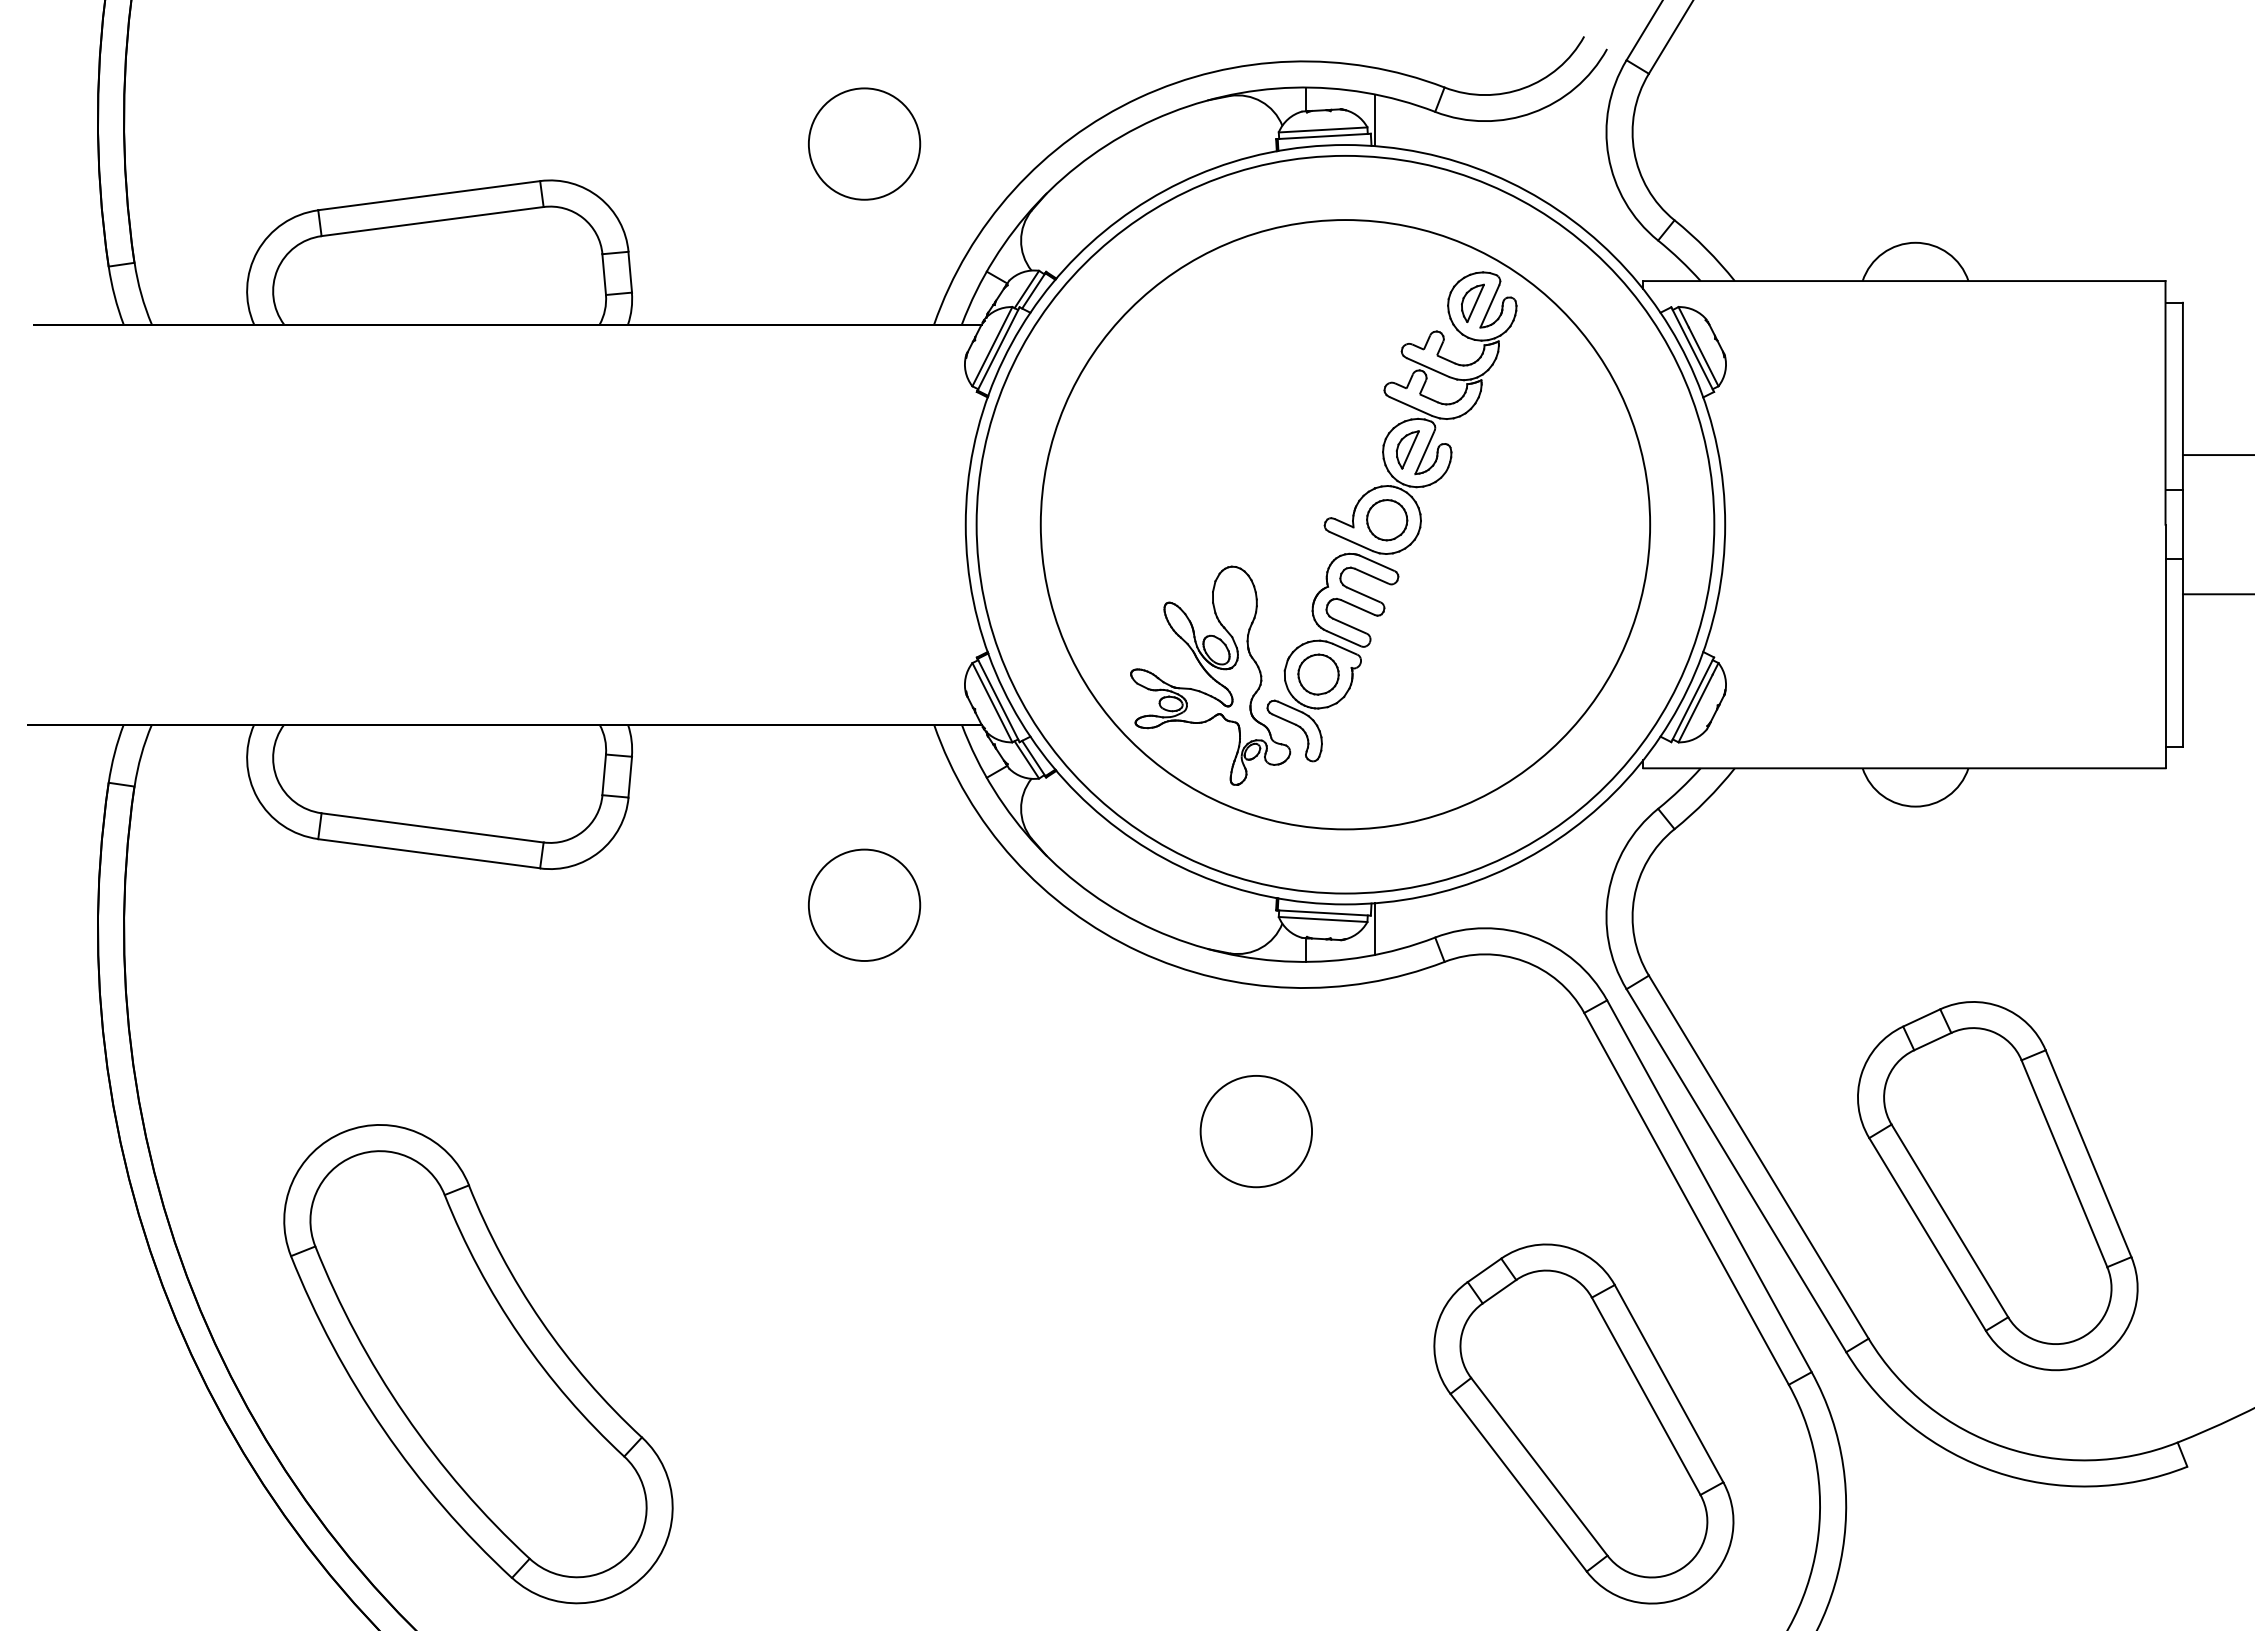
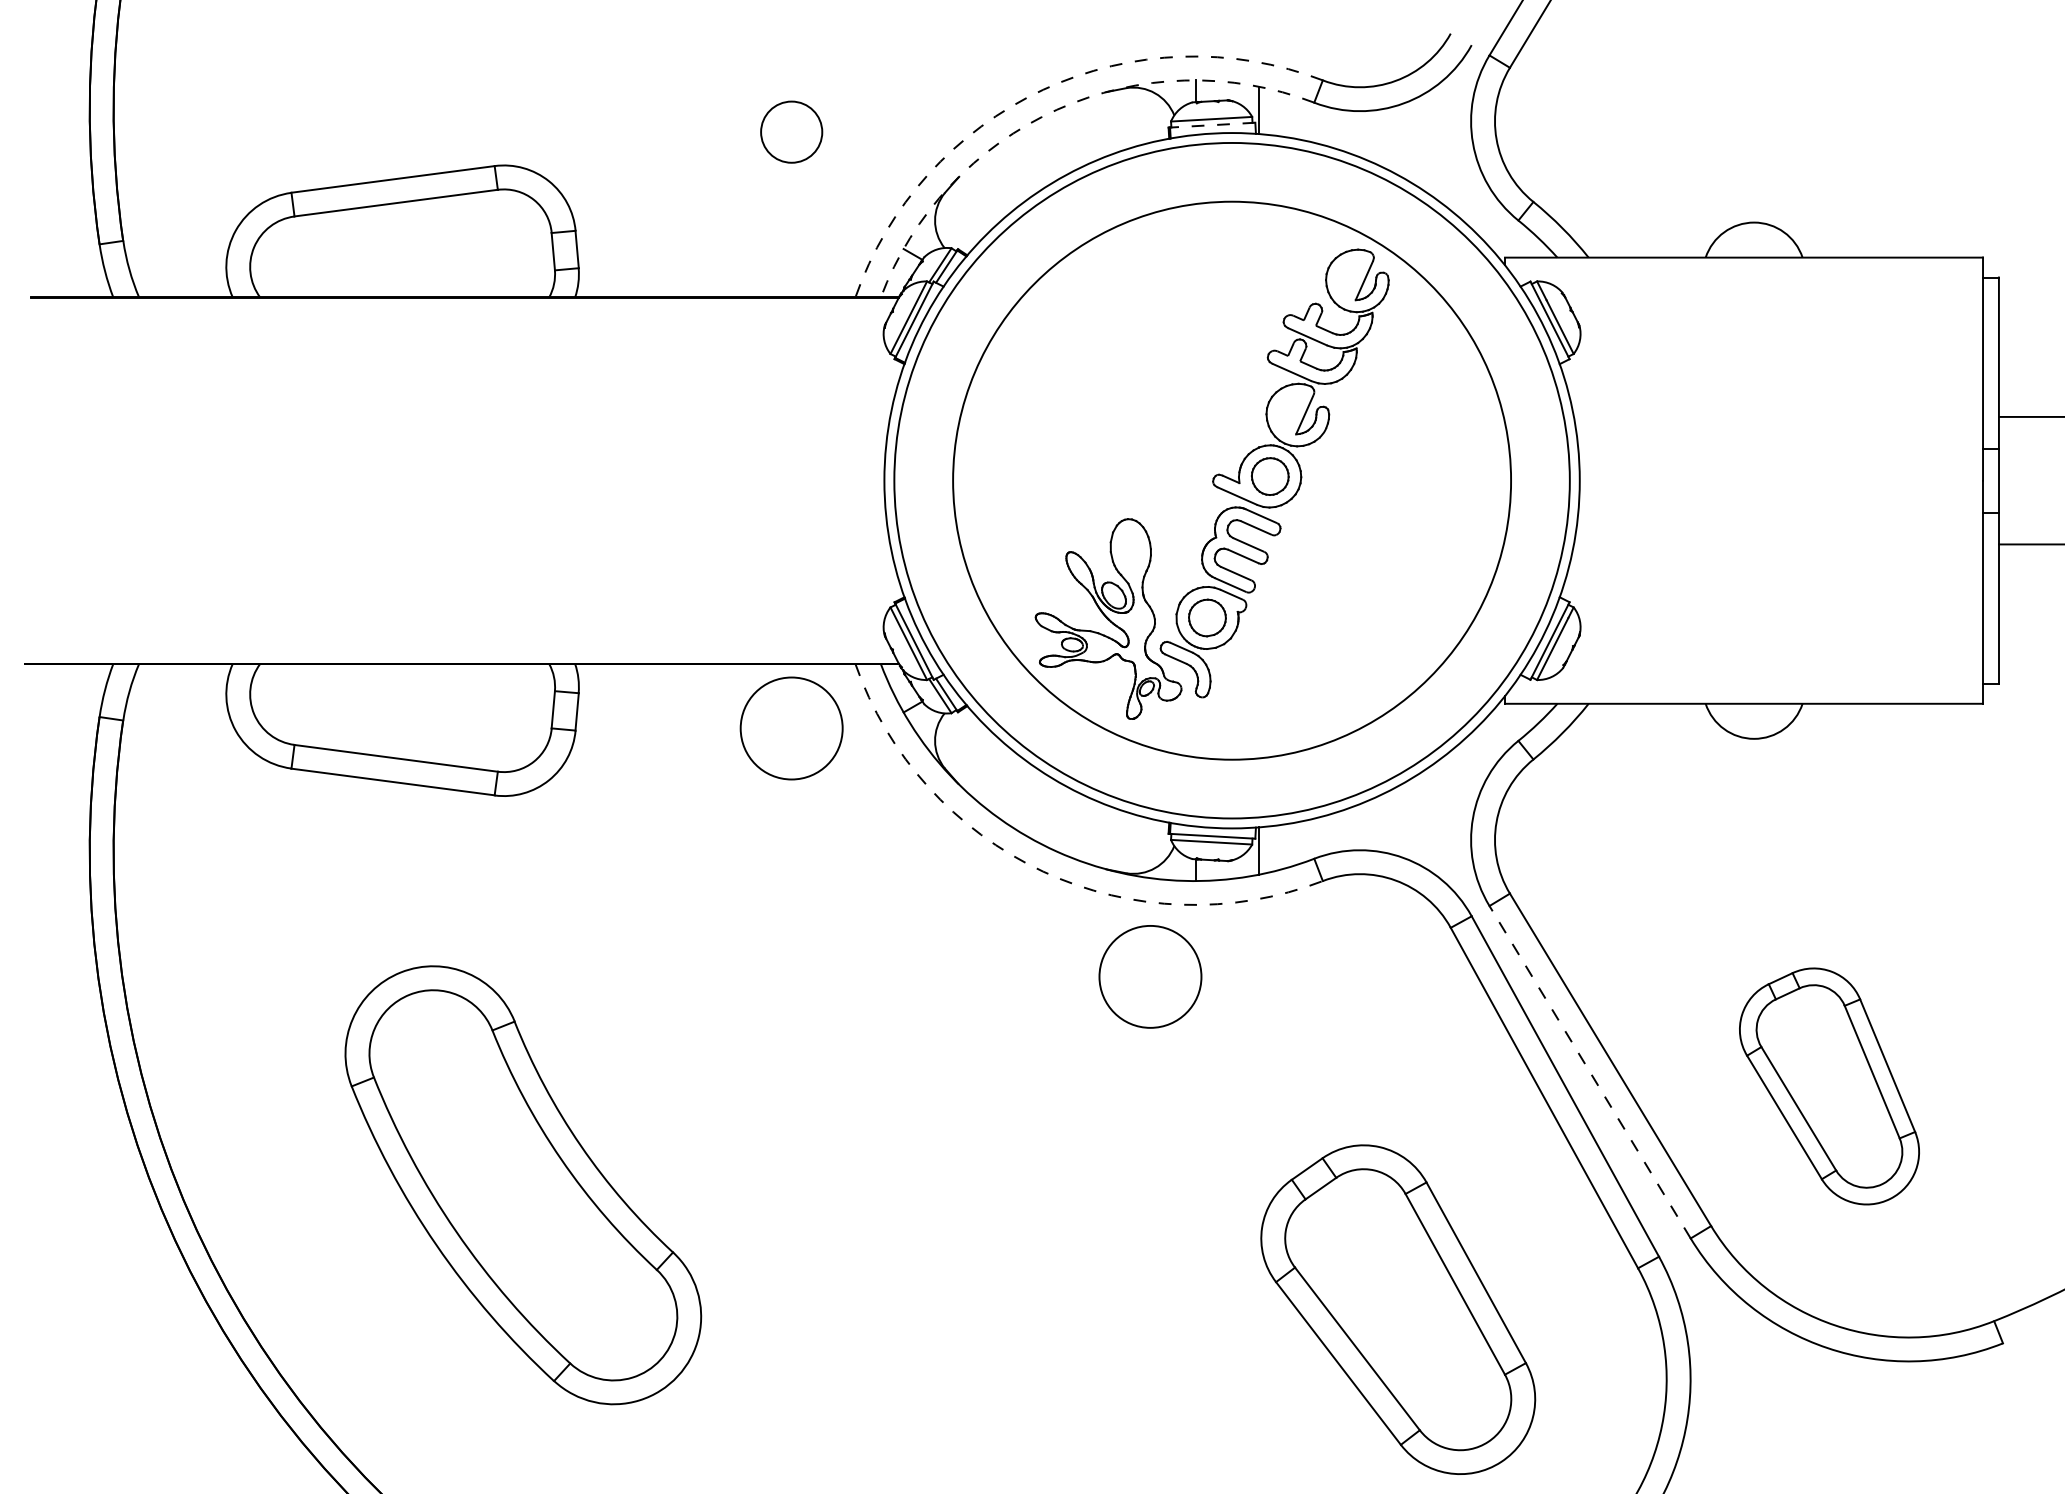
arc: (1139, 97) -> (1043, 89), solid -> dashed
arc: (1154, 119) -> (1057, 109), solid -> dashed
line: (1324, 136) -> (1212, 125), solid -> dashed
circle: (864, 143) -> (791, 131), size x0.6
part: (1472, 302) -> (1348, 277), removed
part: (1407, 449) -> (1288, 411), removed
circle: (864, 904) -> (791, 727), moved
arc: (1139, 951) -> (1043, 871), solid -> dashed
circle: (1255, 1131) -> (1149, 976), moved
line: (1736, 1170) -> (1590, 1072), solid -> dashed
part: (1997, 1186) -> (1829, 1086), size x0.7
part: (478, 1364) -> (523, 1185), moved
part: (1583, 1423) -> (1397, 1309), moved

